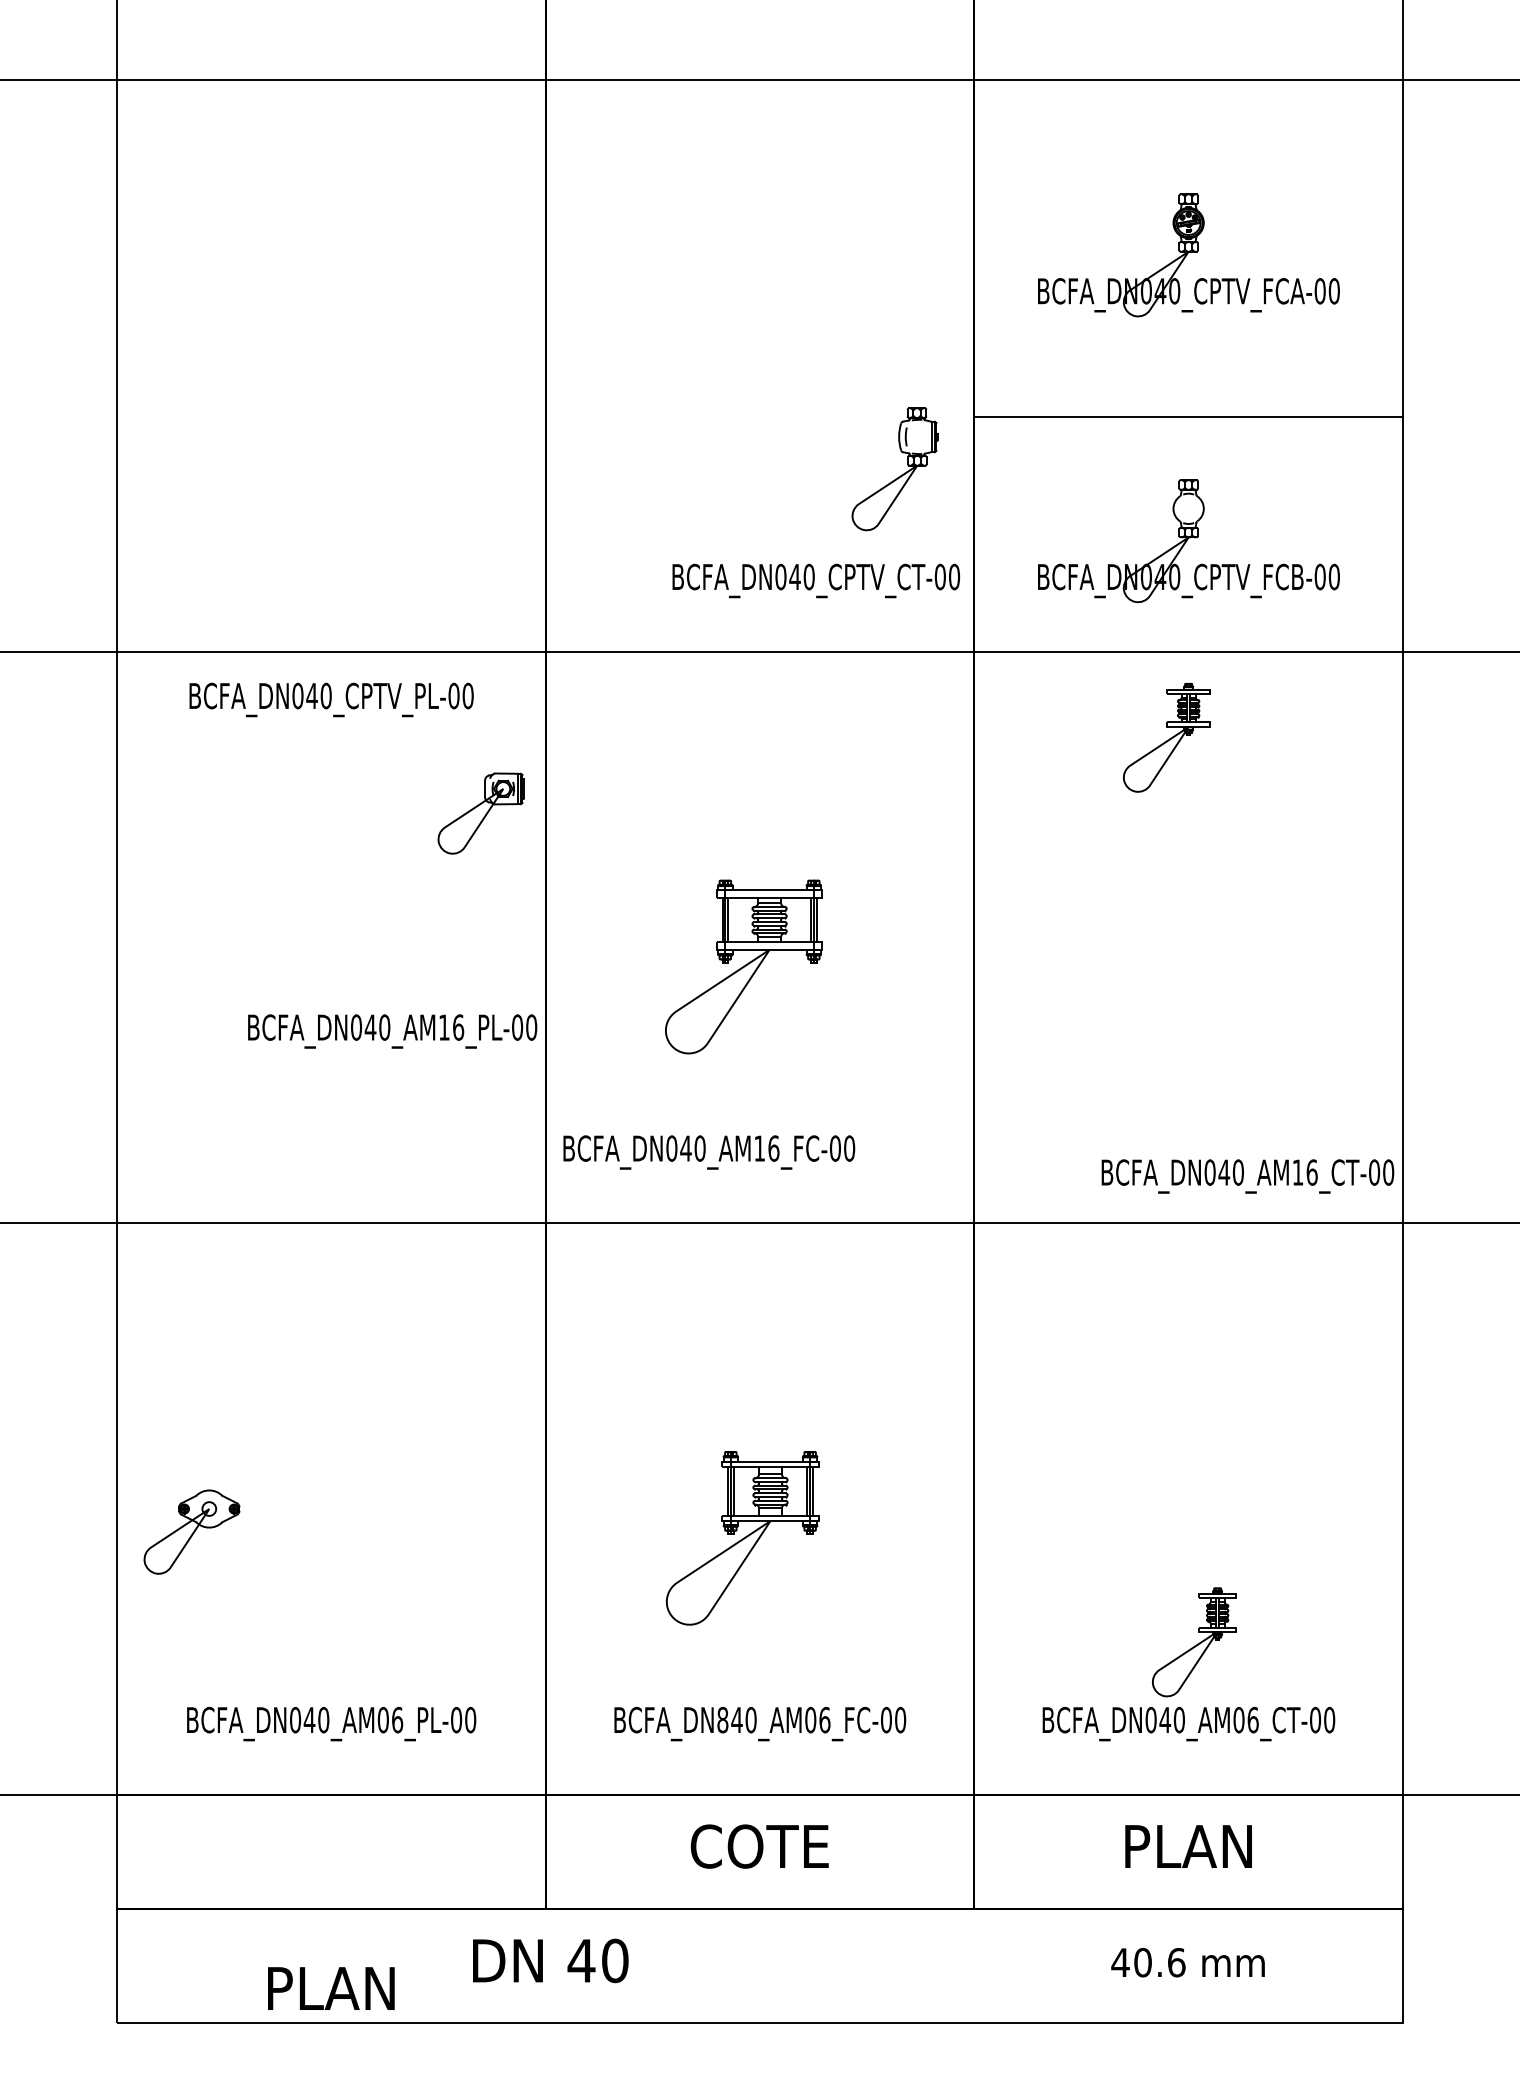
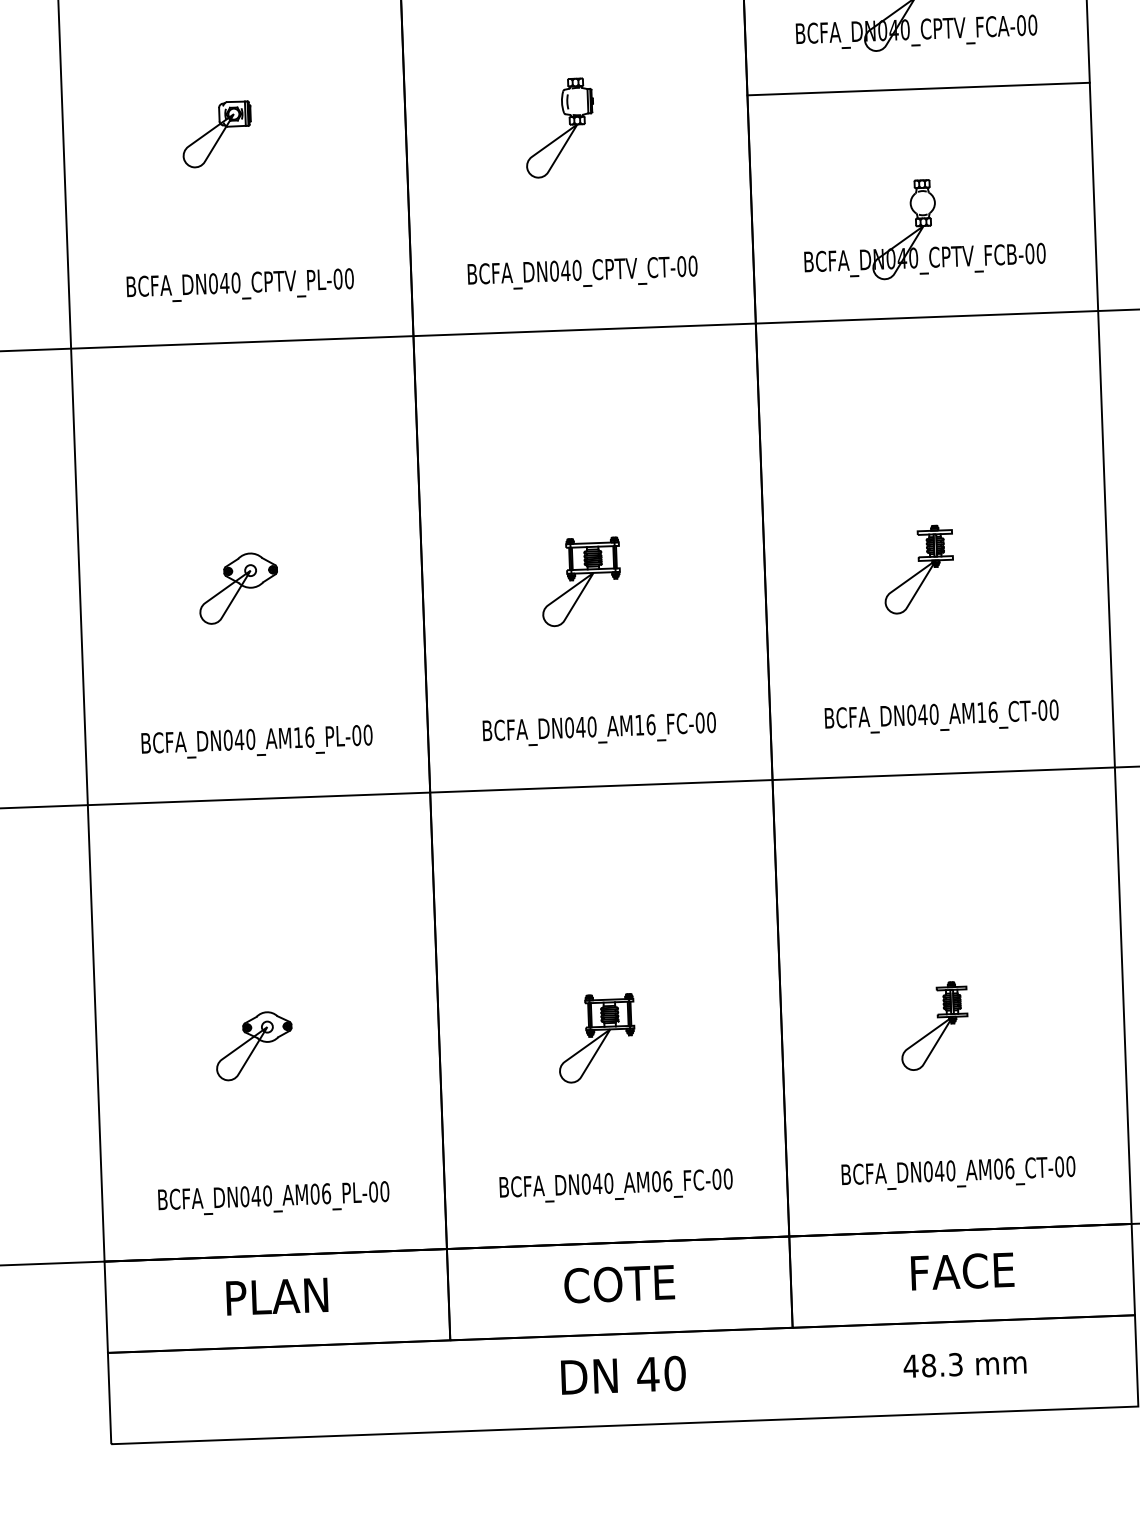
line: (1188, 416) -> (918, 88), moved
part: (898, 476) -> (562, 133), moved
text: (816, 580) -> (582, 272), moved
text: (331, 699) -> (240, 285), moved
part: (1166, 737) -> (918, 569), moved
part: (480, 813) -> (216, 134), moved
part: (315, 959) -> (238, 588), added
part: (743, 966) -> (580, 581), size x0.62
text: (392, 1031) -> (257, 742), moved
text: (709, 1152) -> (599, 729), moved
text: (1247, 1176) -> (941, 717), moved
part: (191, 1531) -> (253, 1045), moved
part: (742, 1538) -> (596, 1038), size x0.62
part: (1193, 1642) -> (933, 1026), moved
text: (722, 1720) -> (585, 1184), BCFA_DN840_AM06_FC-00 -> BCFA_DN040_AM06_FC-00
text: (1191, 1846) -> (964, 1271), PLAN -> FACE
text: (550, 1960) -> (623, 1375), moved
text: (1159, 1962) -> (942, 1365), 40.6 -> 48.3
text: (331, 1988) -> (277, 1296), moved

